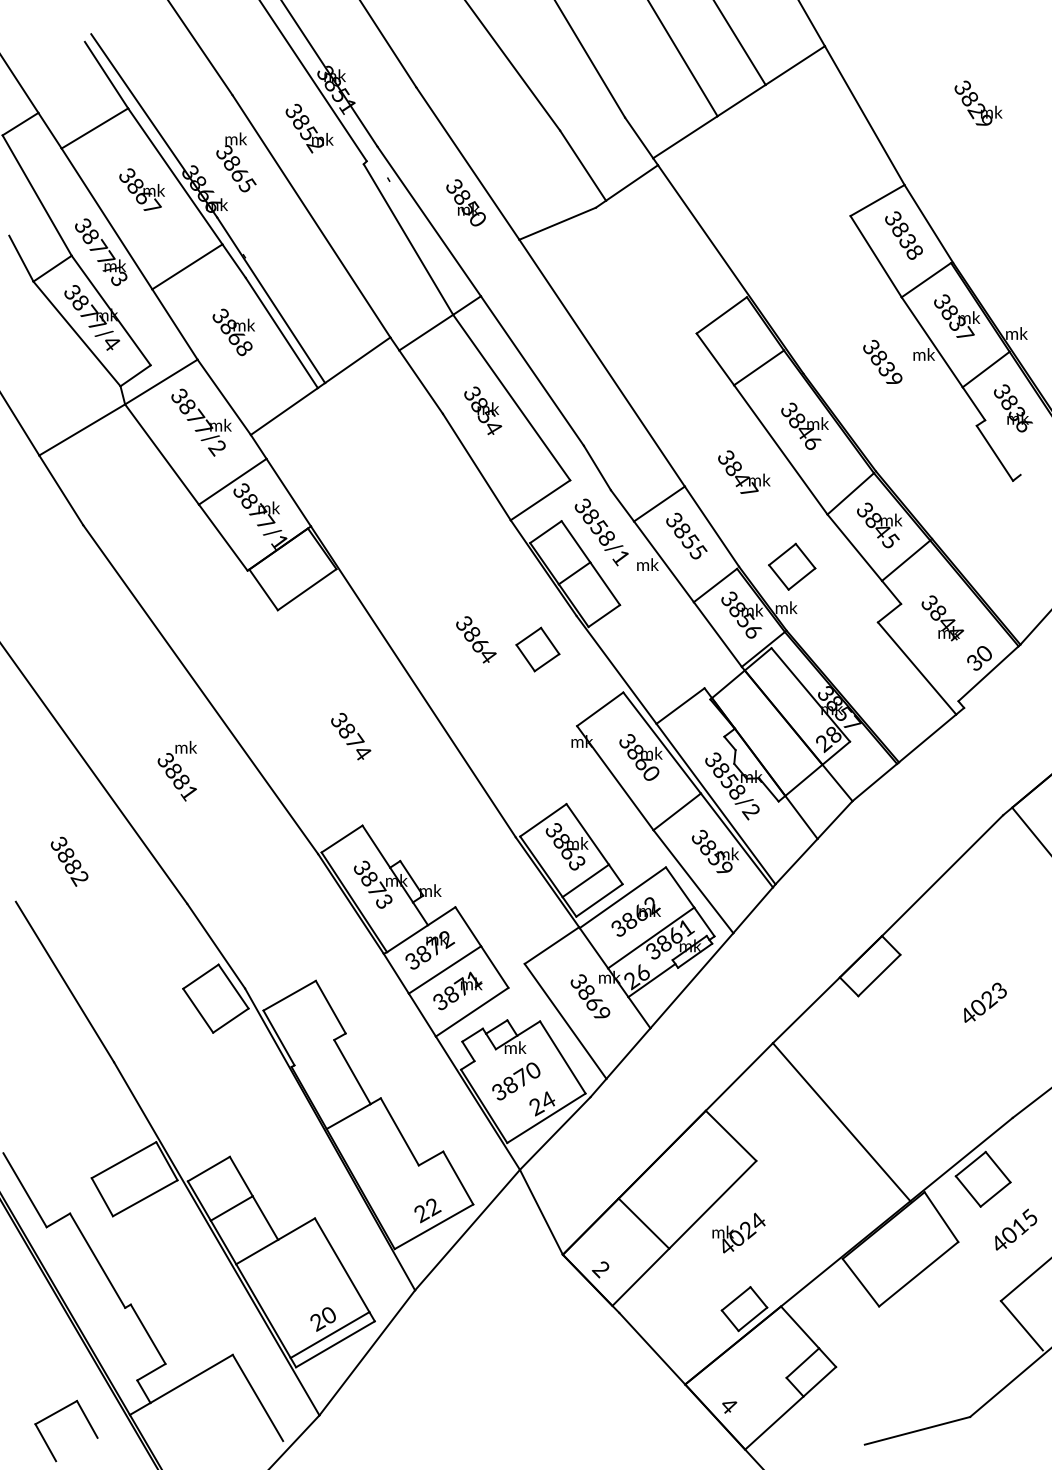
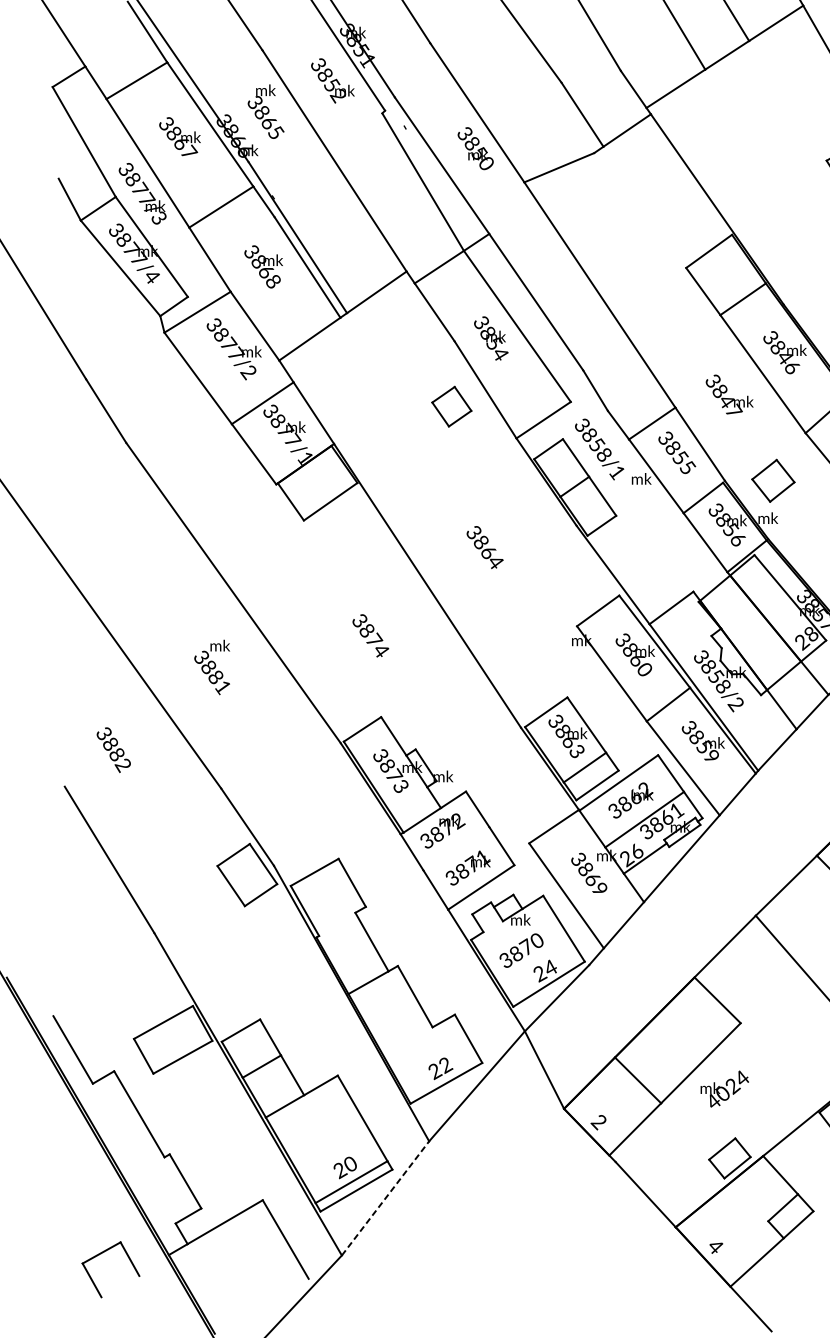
line: (82, 429) -> (125, 355), removed
part: (537, 649) -> (451, 406), moved
line: (444, 969) -> (456, 848), removed
line: (367, 1352) -> (385, 1198), solid -> dashed

